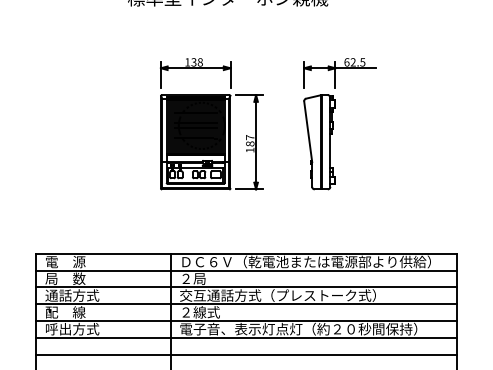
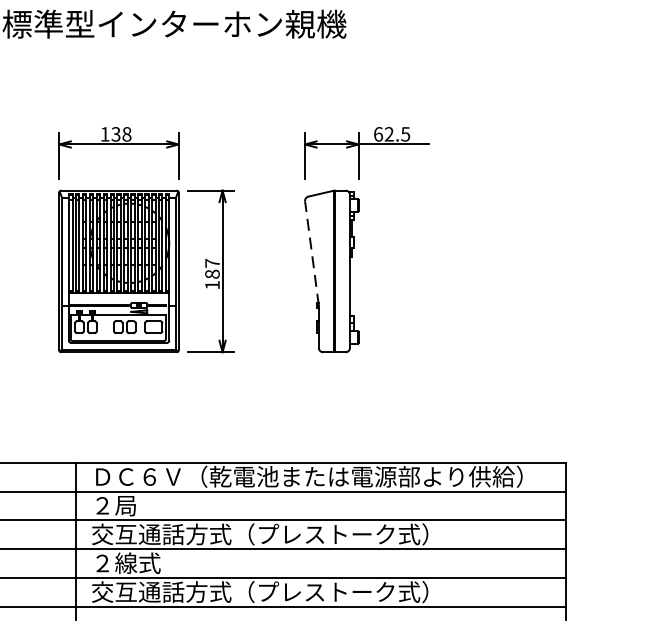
line: (308, 131) -> (312, 252), solid -> dashed
text: (298, 328) -> (295, 590), 電子音、表示灯点灯（約２０秒間保持） -> 交互通話方式（プレストーク式）

